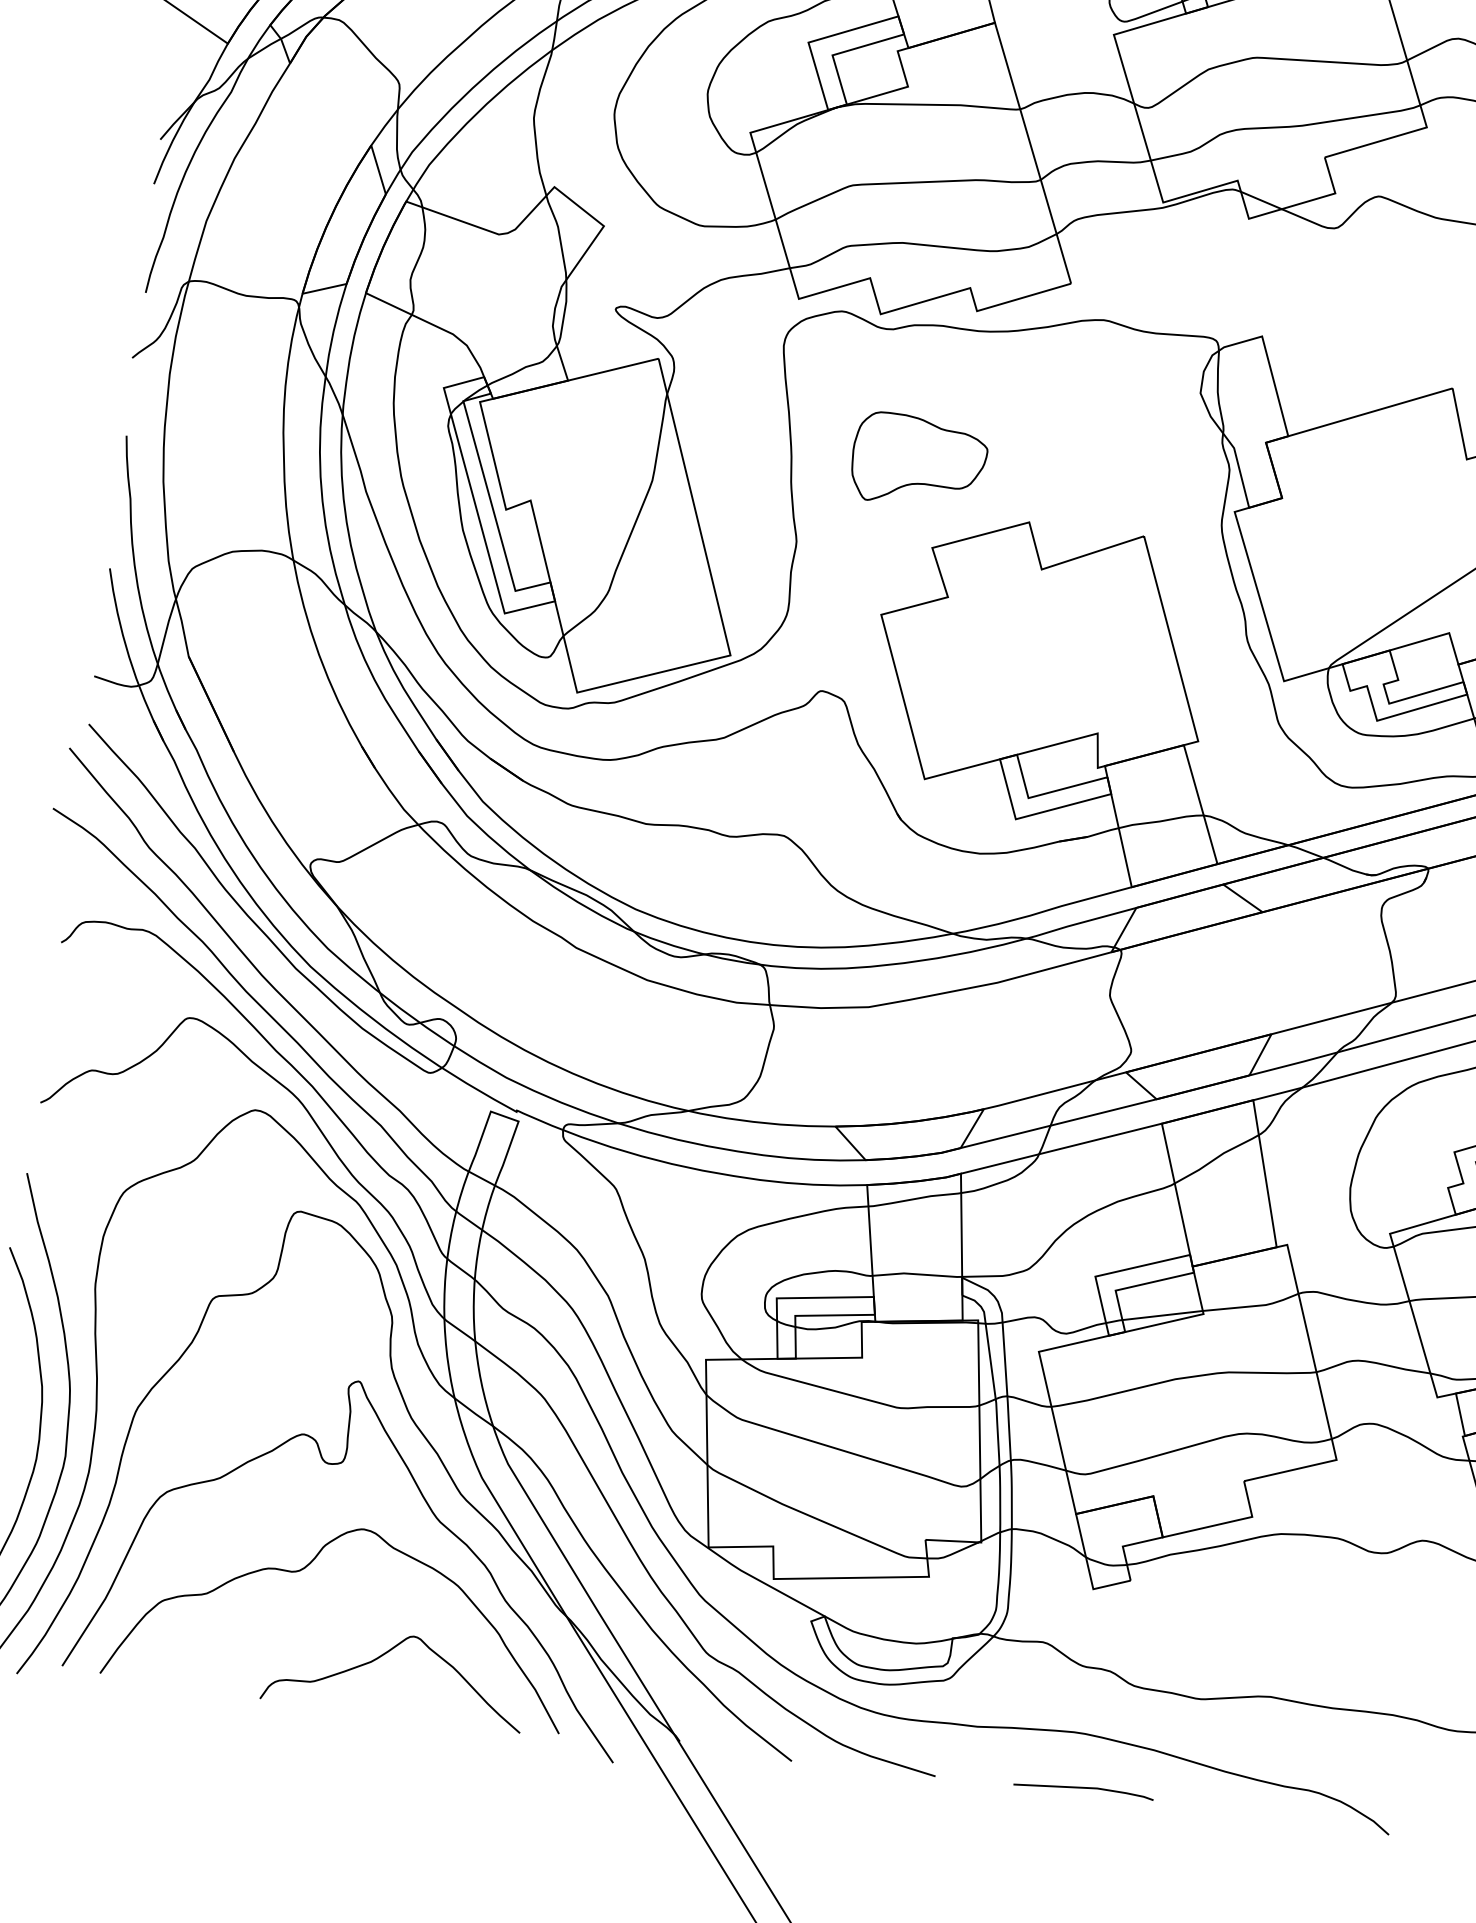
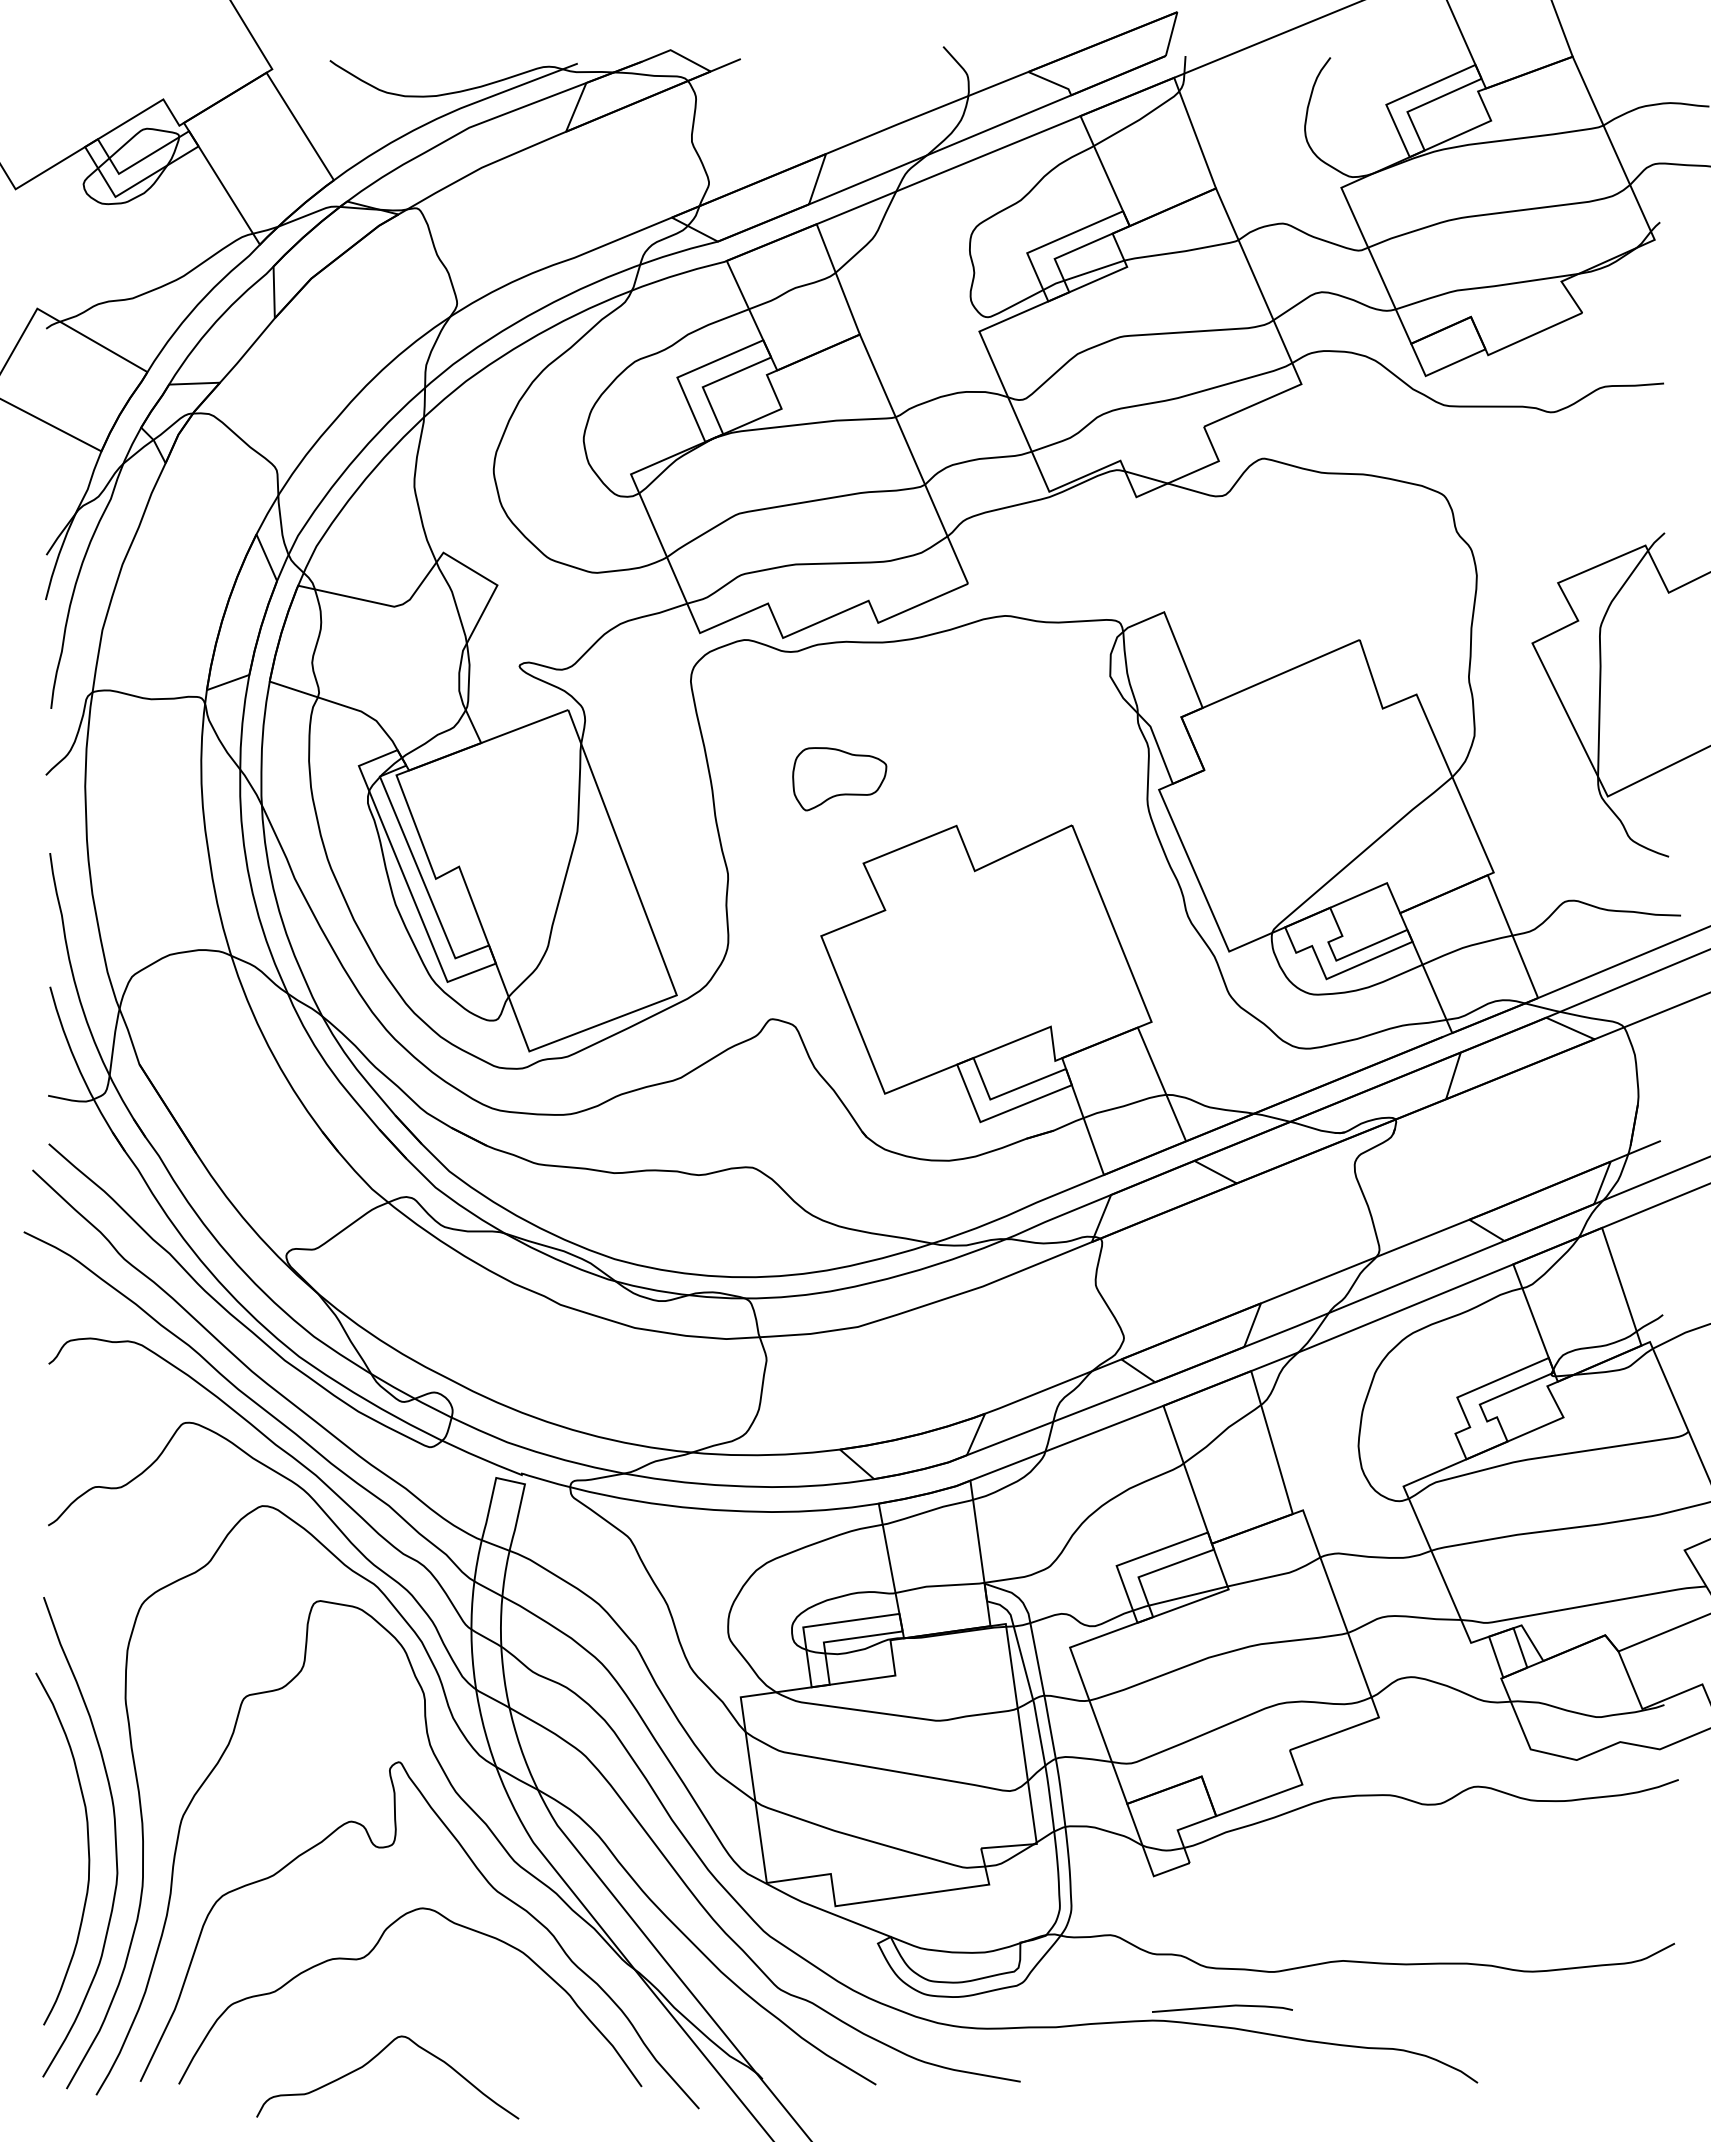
part: (919, 460) -> (839, 778), size x0.7
curve: (380, 1657) -> (371, 2061), moved
line: (1083, 1788) -> (1222, 2007), moved

